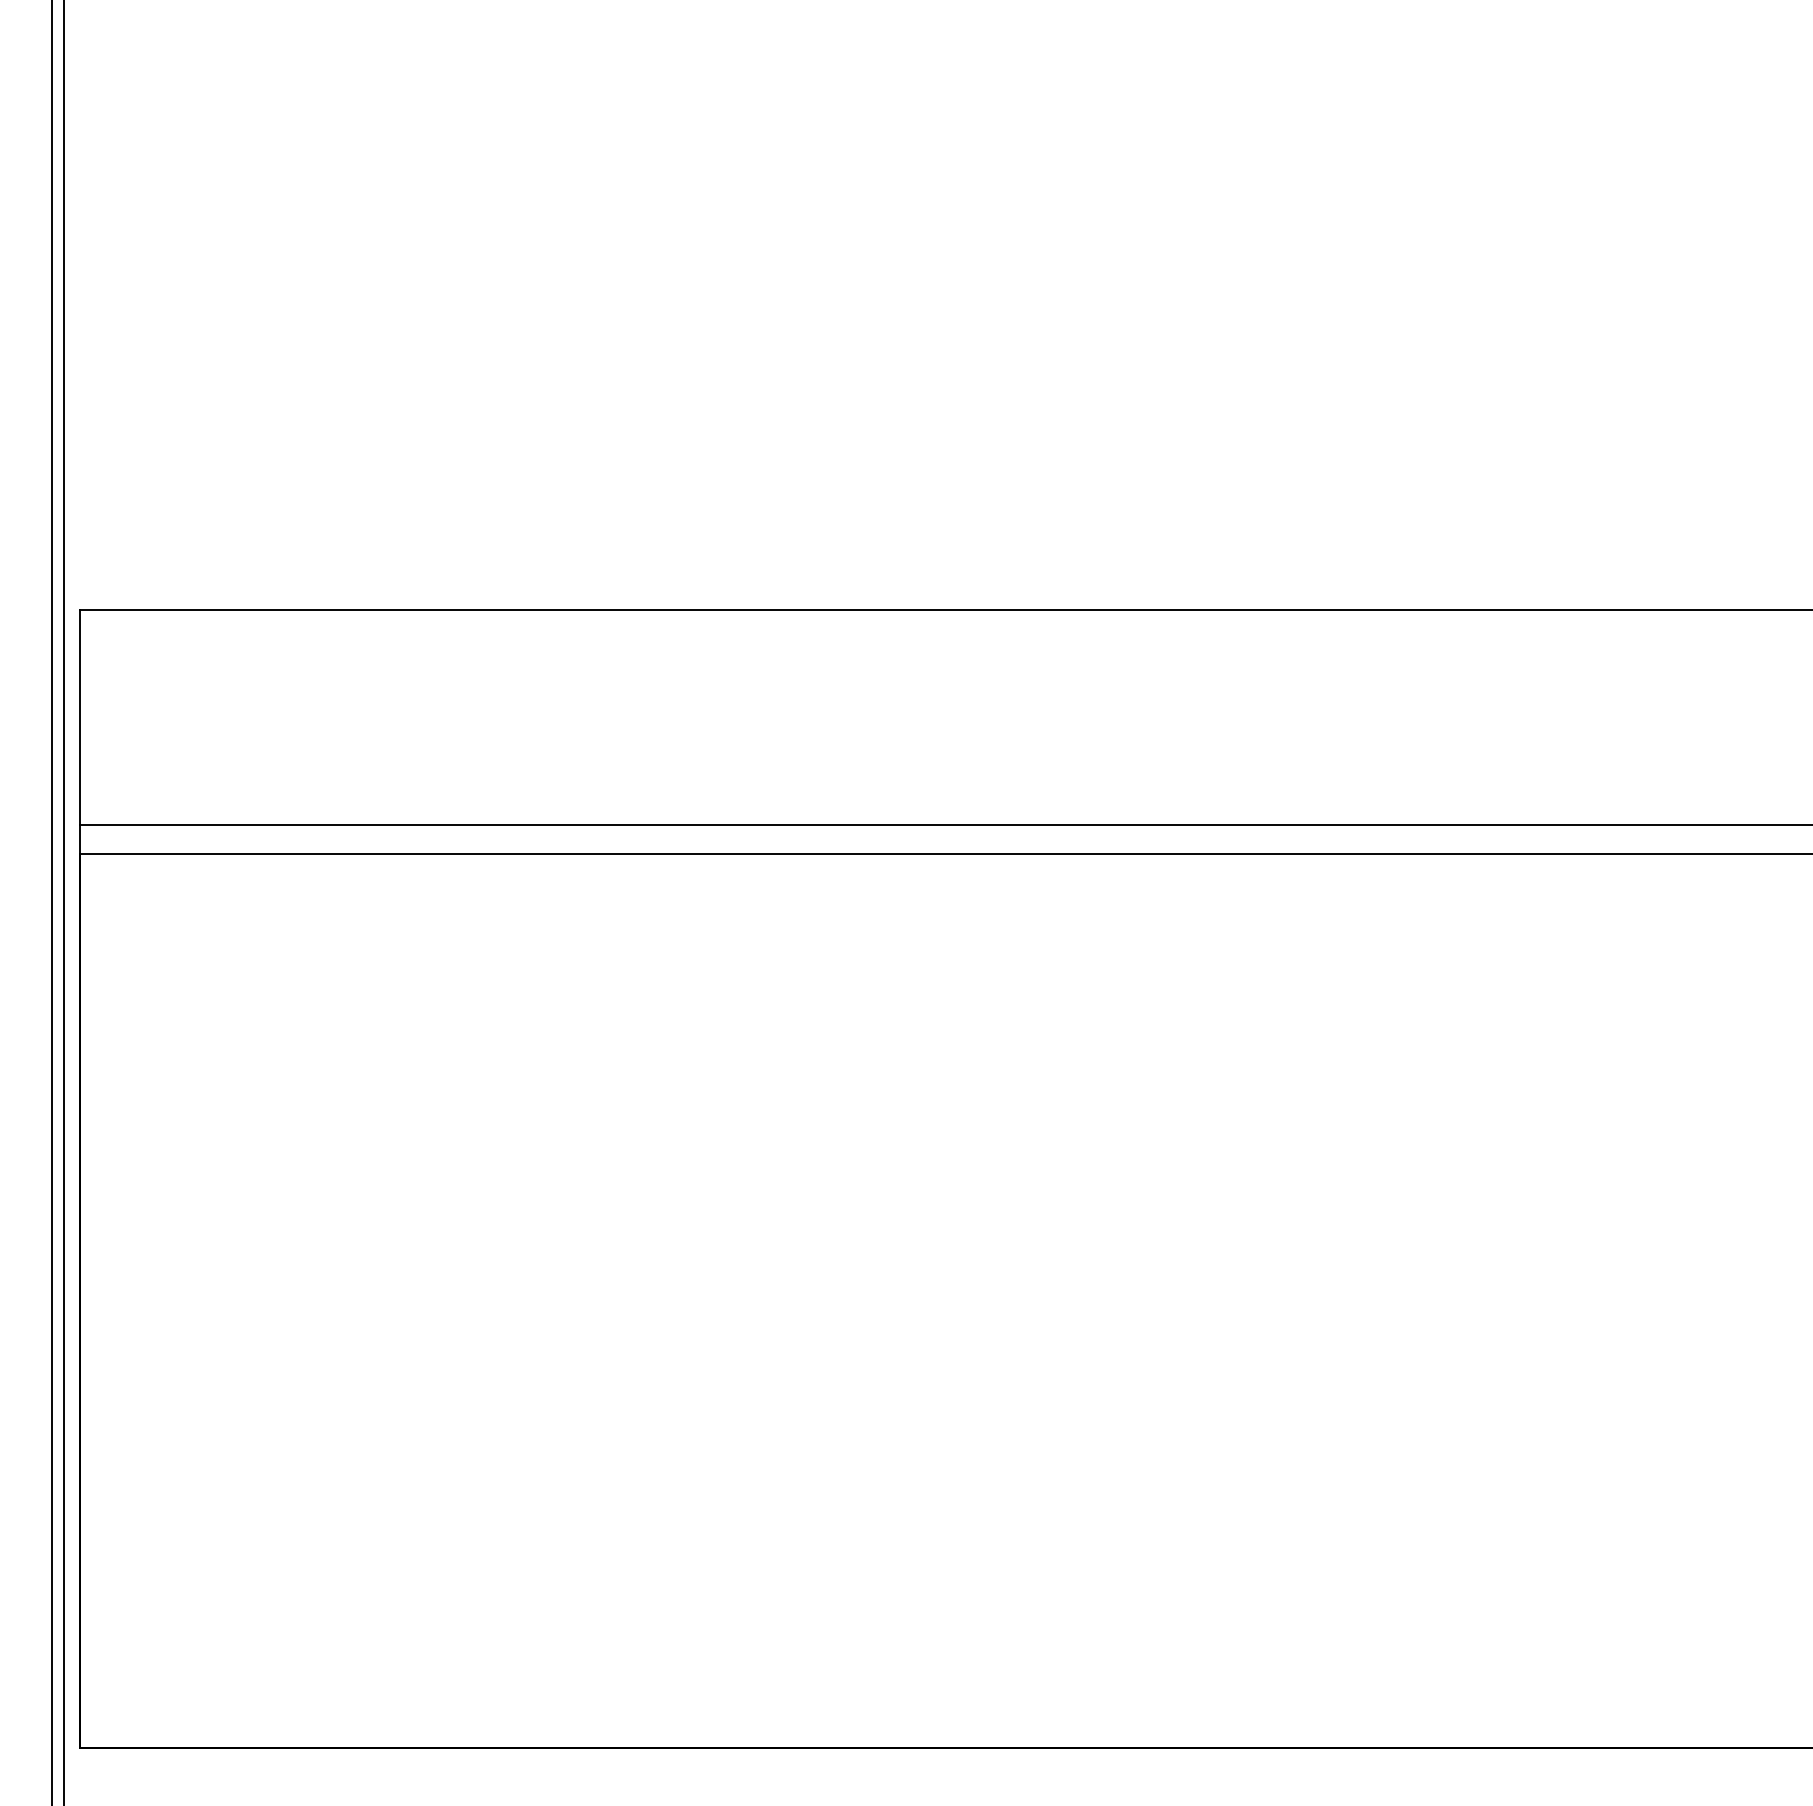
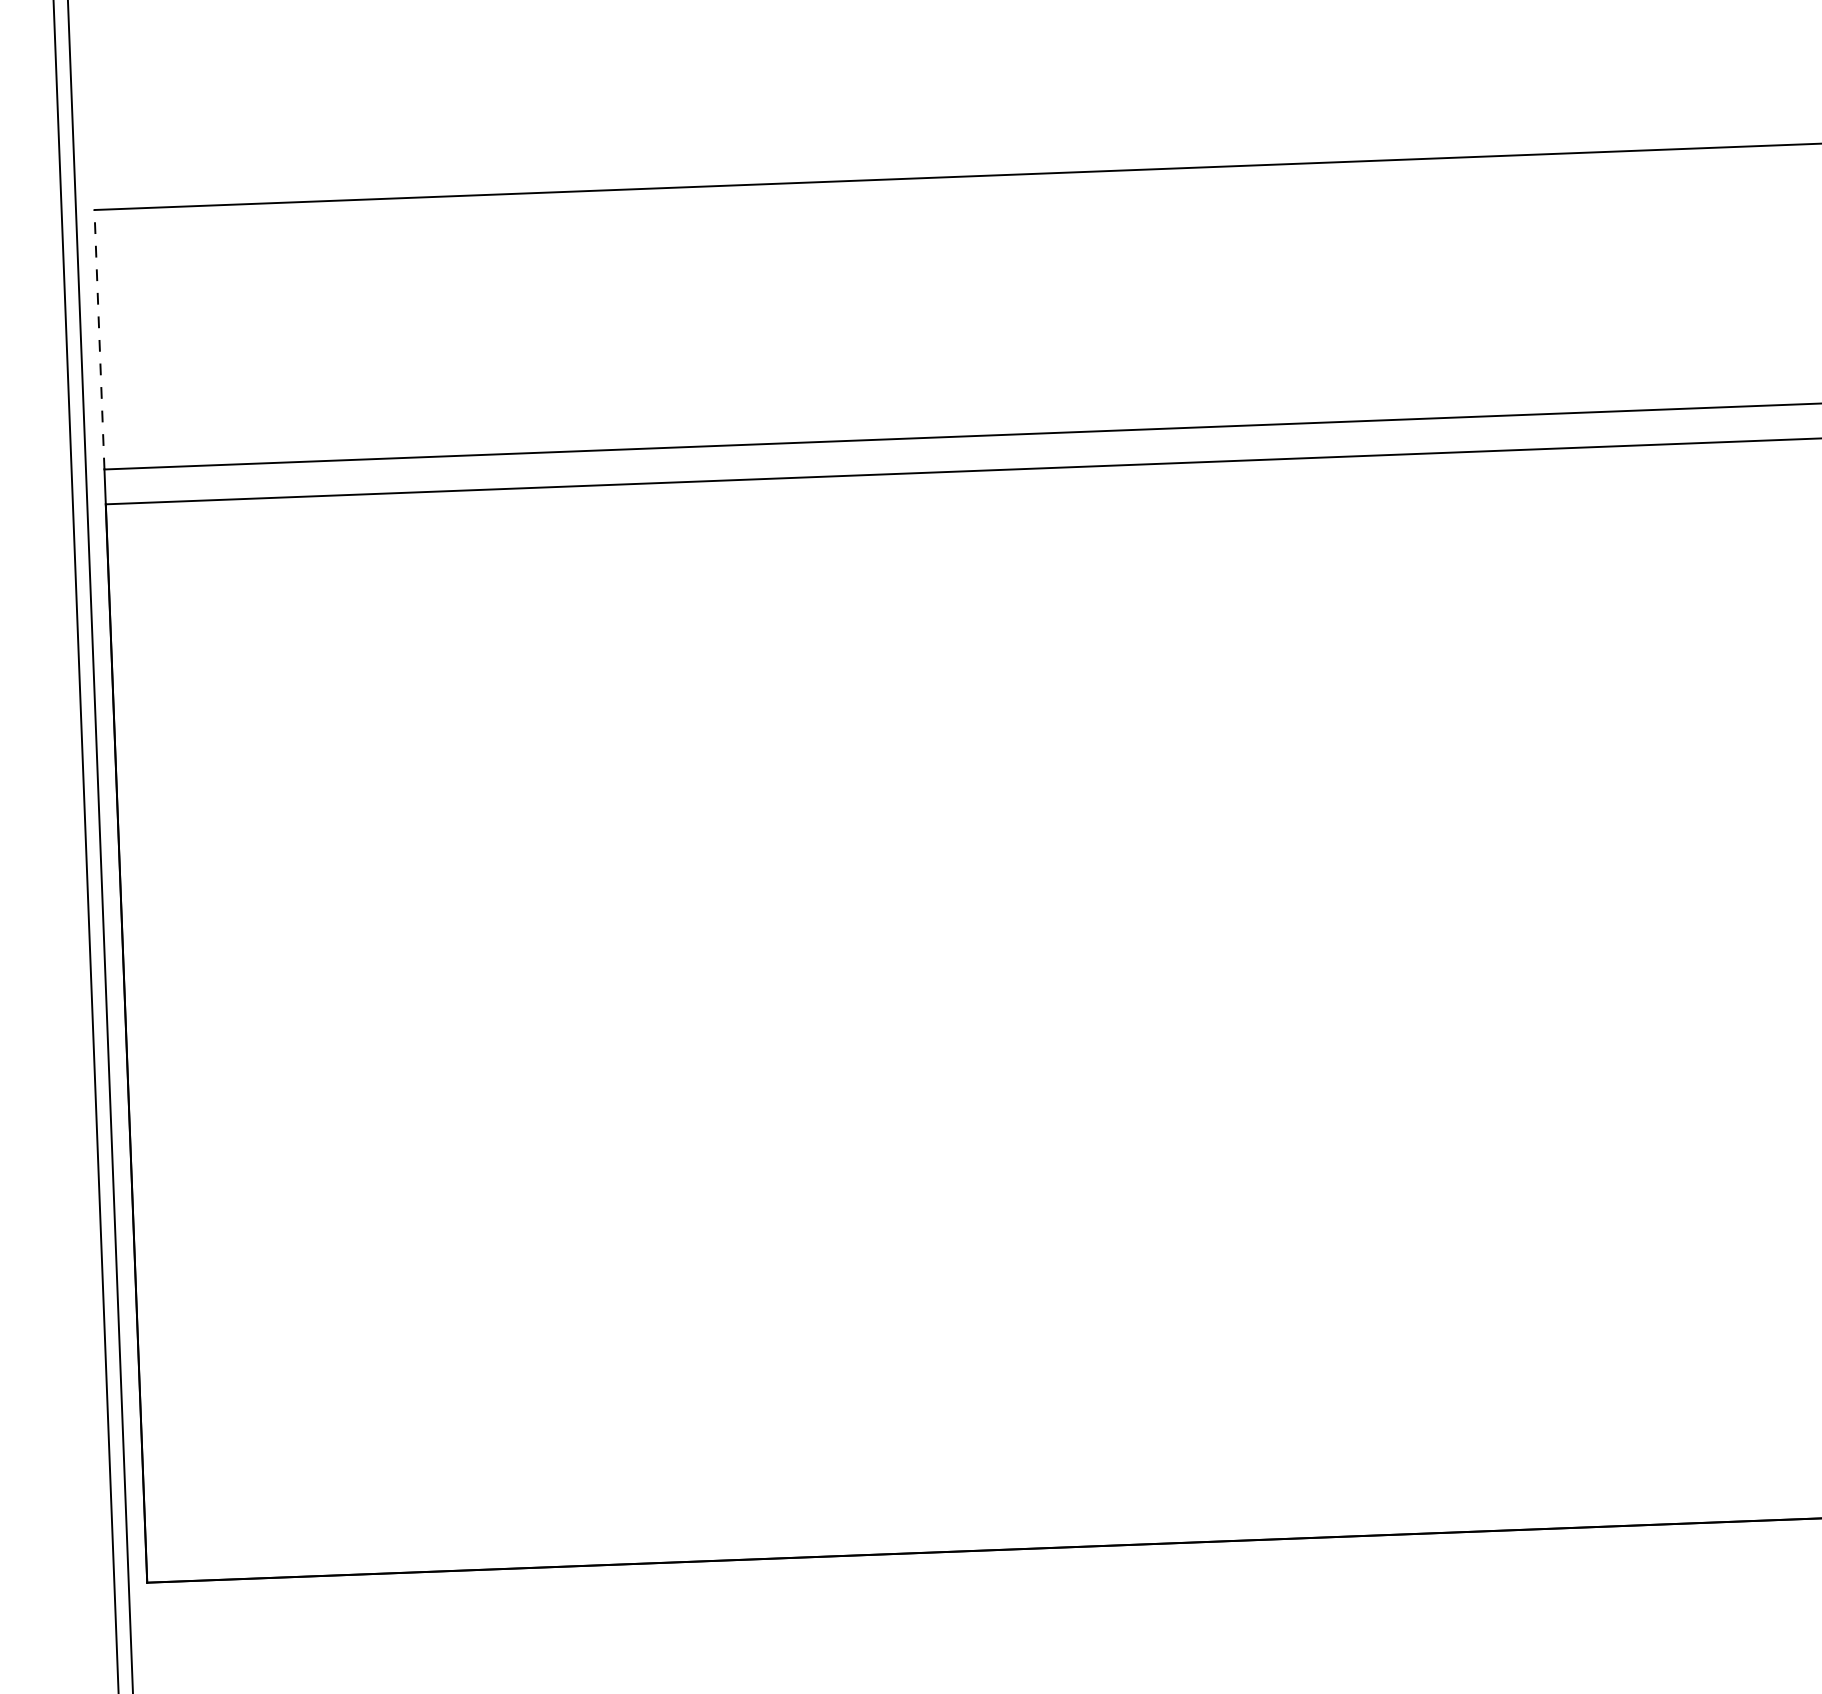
line: (79, 717) -> (99, 339), solid -> dashed

